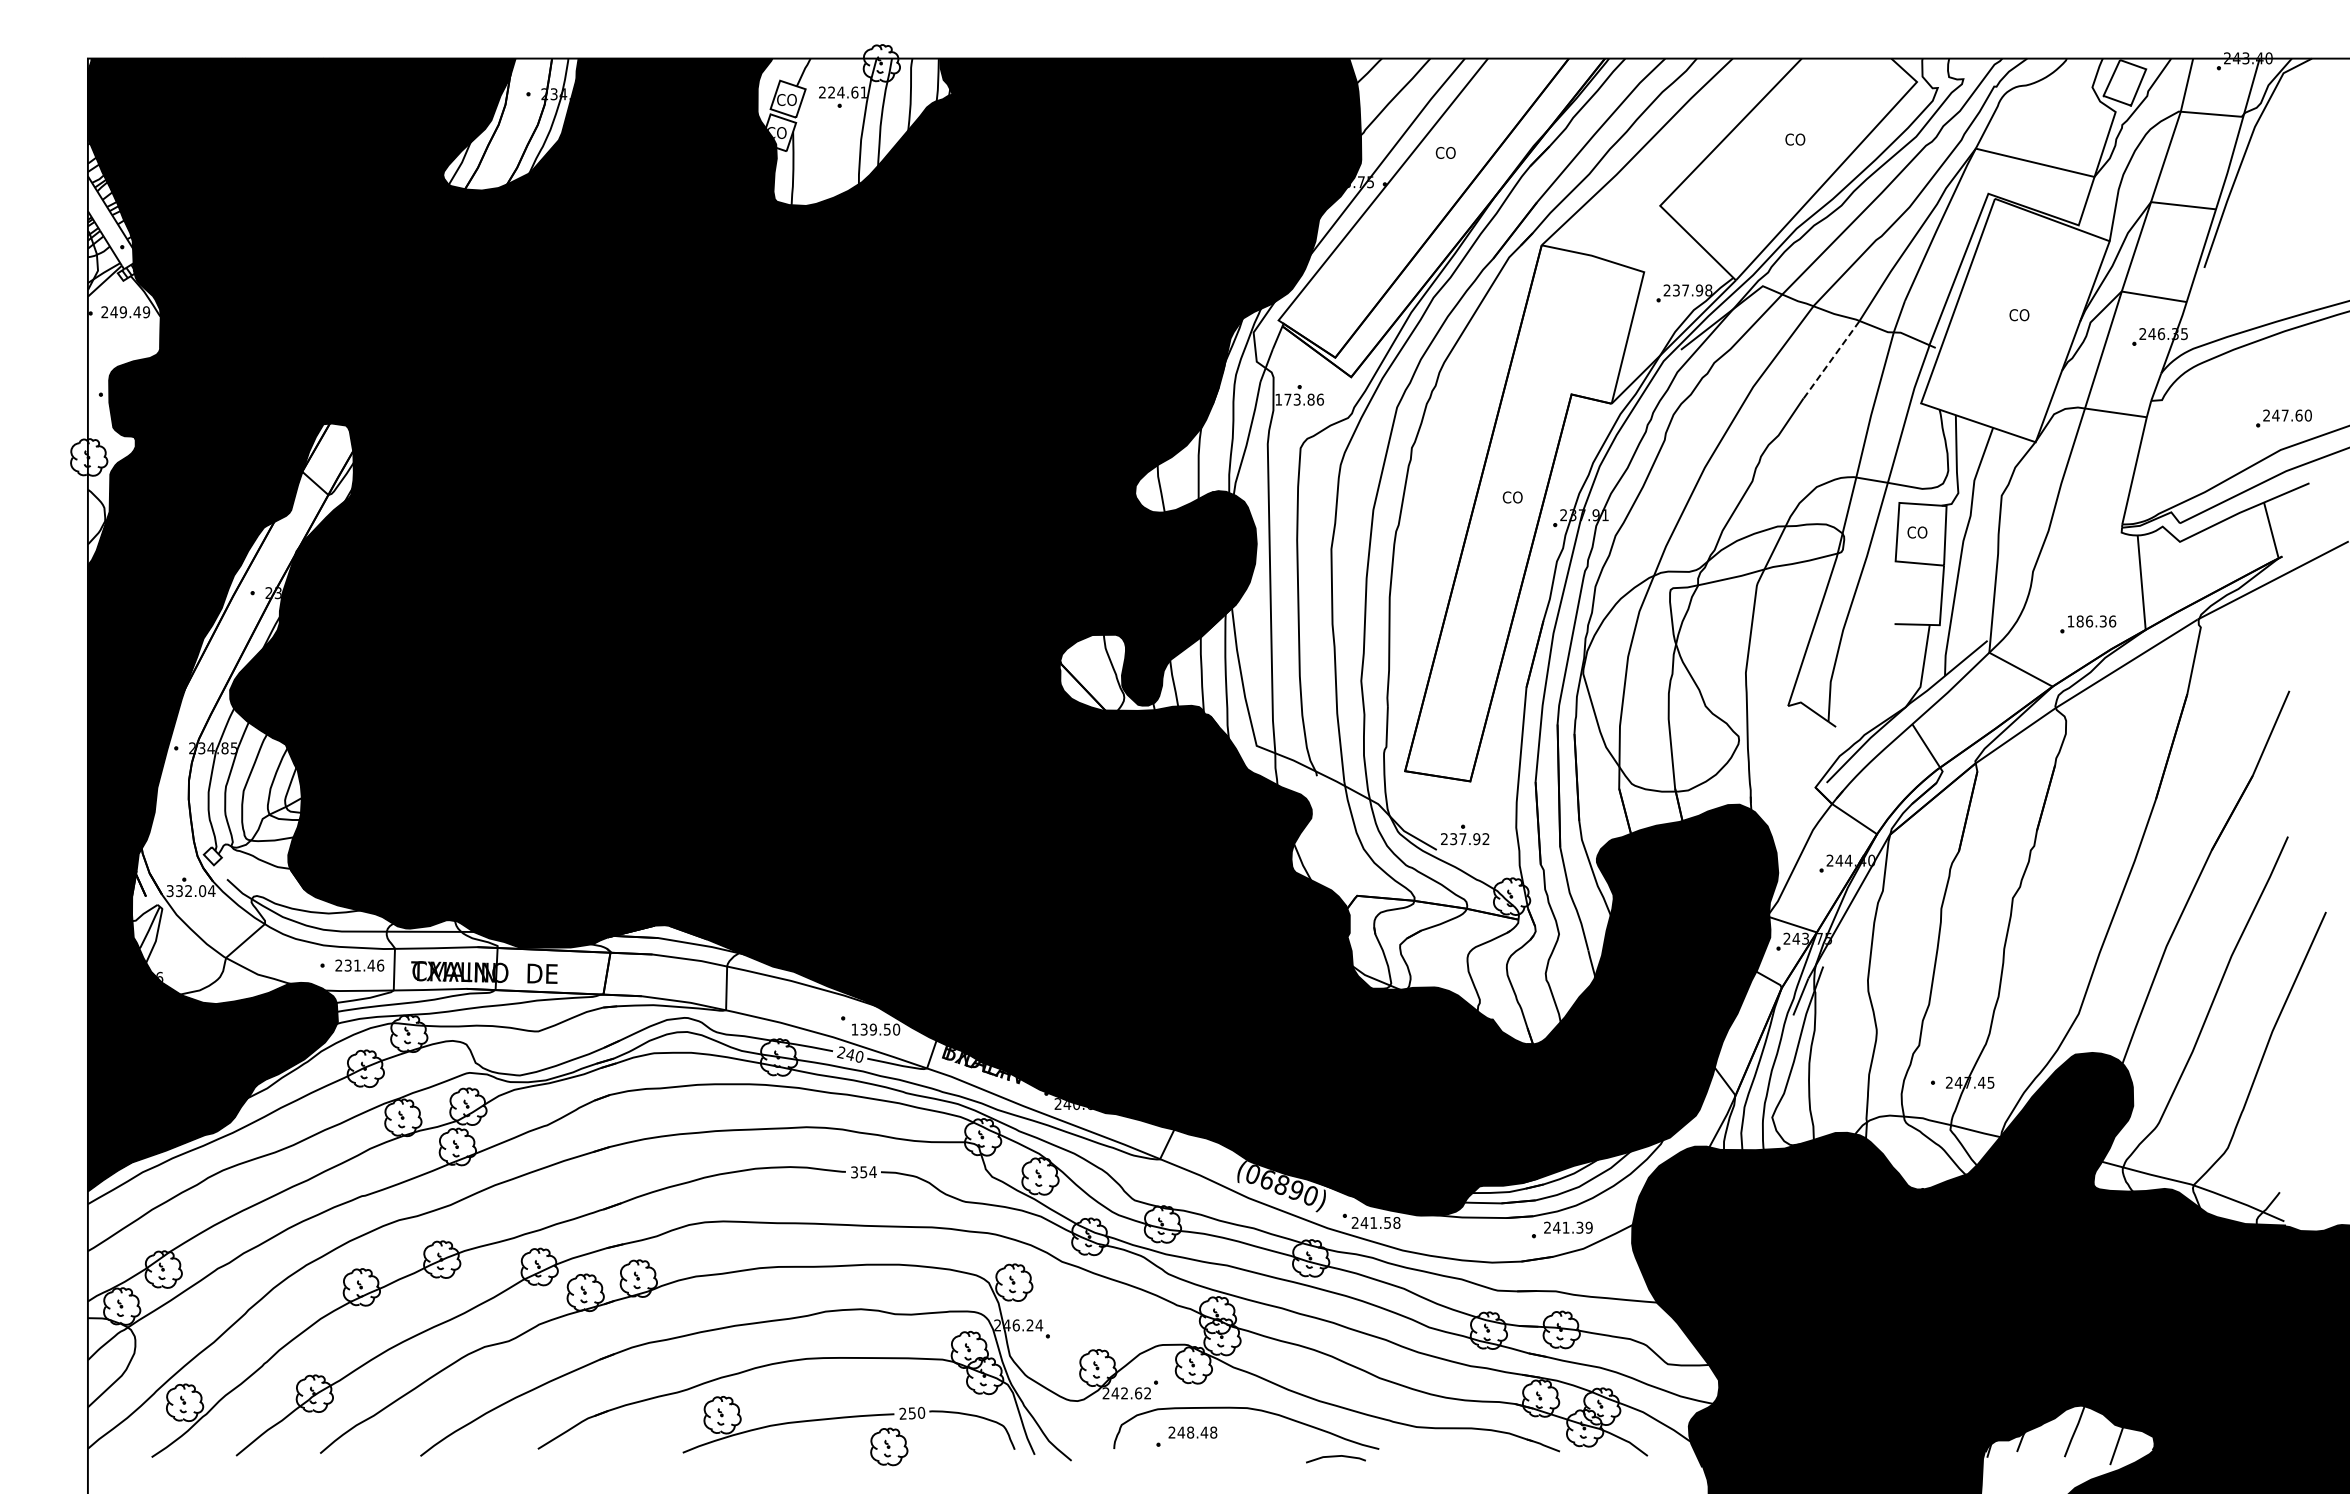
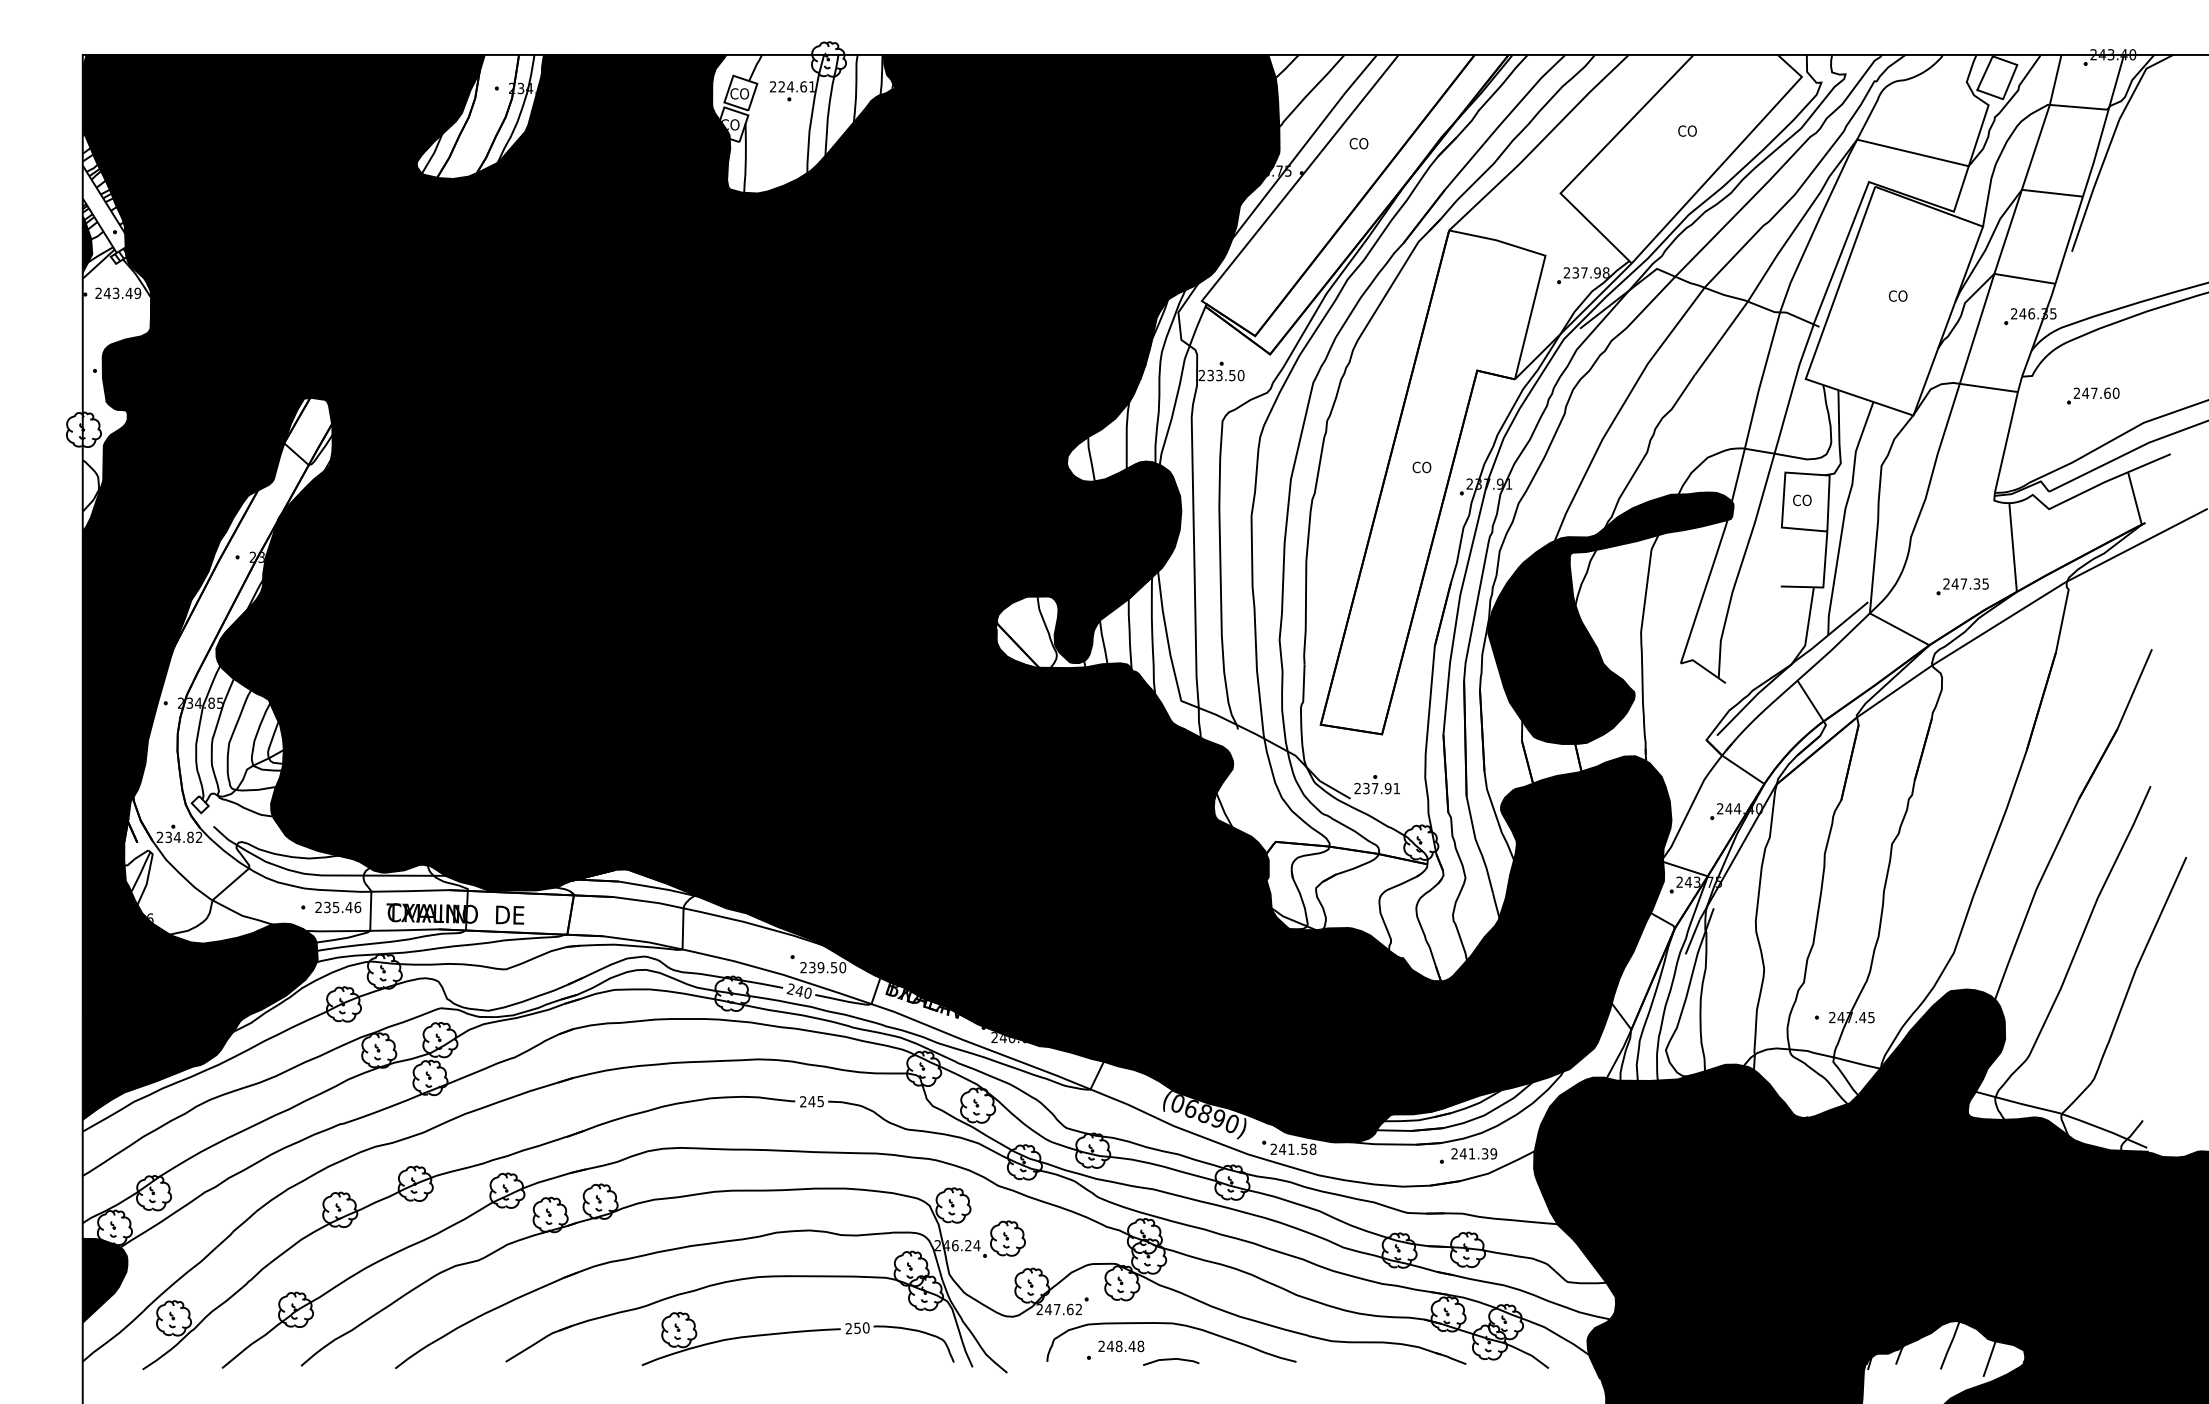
fill: (92, 260) -> (87, 244), added
text: (122, 311) -> (115, 292), 249.49 -> 243.49
line: (1831, 359) -> (1721, 337), dashed -> solid
text: (1299, 399) -> (1221, 375), 173.86 -> 233.50
part: (2283, 418) -> (2092, 396), moved
text: (2091, 621) -> (1965, 584), 186.36 -> 247.35
fill: (1713, 657) -> (1610, 617), added
text: (1485, 838) -> (1396, 788), 237.92 -> 237.91
text: (190, 891) -> (179, 837), 332.04 -> 234.82
text: (357, 965) -> (336, 907), 231.46 -> 235.46
text: (854, 1029) -> (803, 967), 139.50 -> 239.50
text: (863, 1172) -> (811, 1101), 354 -> 245
fill: (111, 1362) -> (104, 1280), added
text: (1124, 1393) -> (1057, 1309), 242.62 -> 247.62
part: (889, 1446) -> (1008, 1238), moved
line: (1335, 1457) -> (1170, 1360), moved

